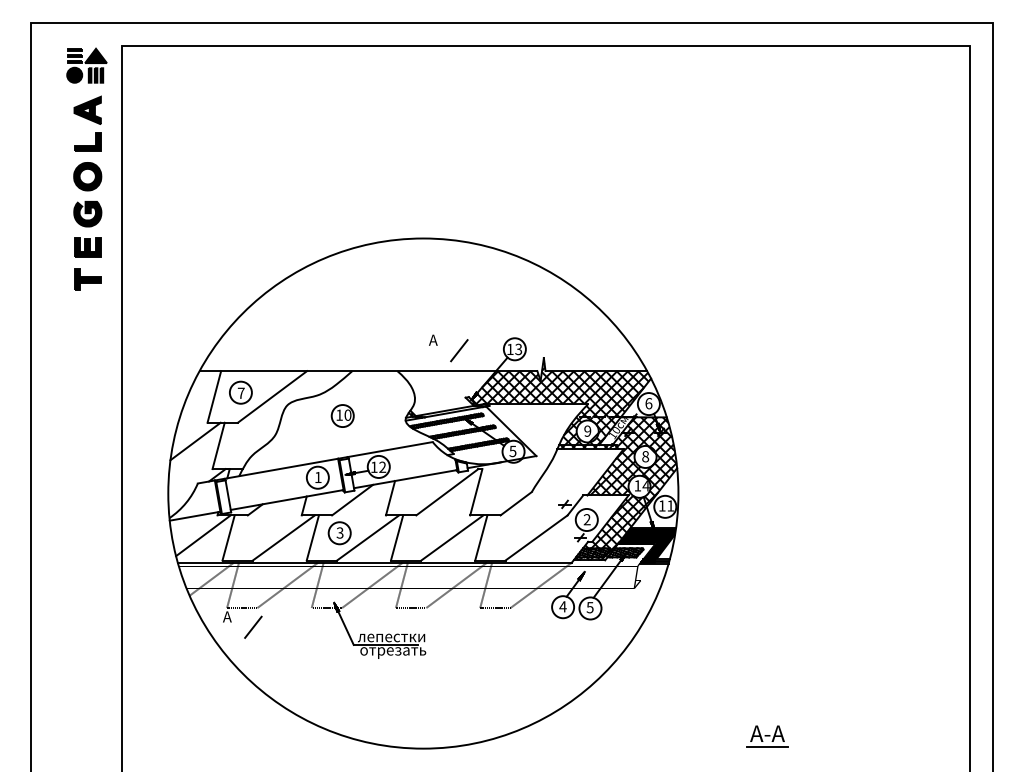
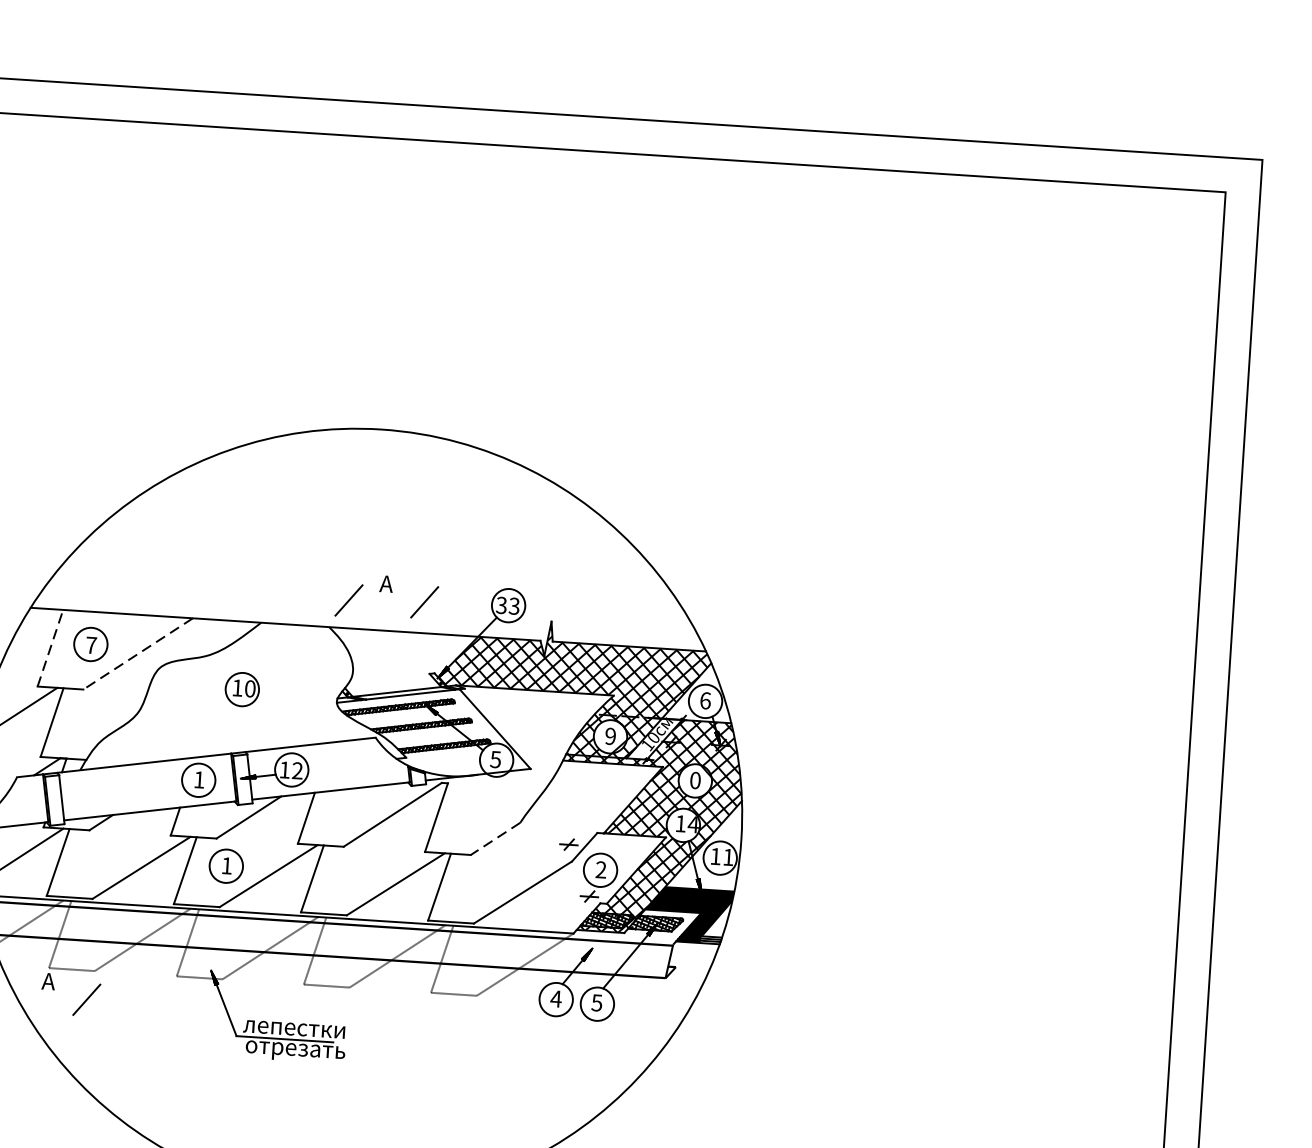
text: (509, 349) -> (500, 605), 13 -> 33
line: (409, 352) -> (349, 600), added
line: (214, 396) -> (50, 647), solid -> dashed
line: (272, 397) -> (138, 654), solid -> dashed
text: (645, 456) -> (695, 780), 8 -> 0
line: (516, 503) -> (496, 838), solid -> dashed
text: (339, 532) -> (226, 865), 3 -> 1

